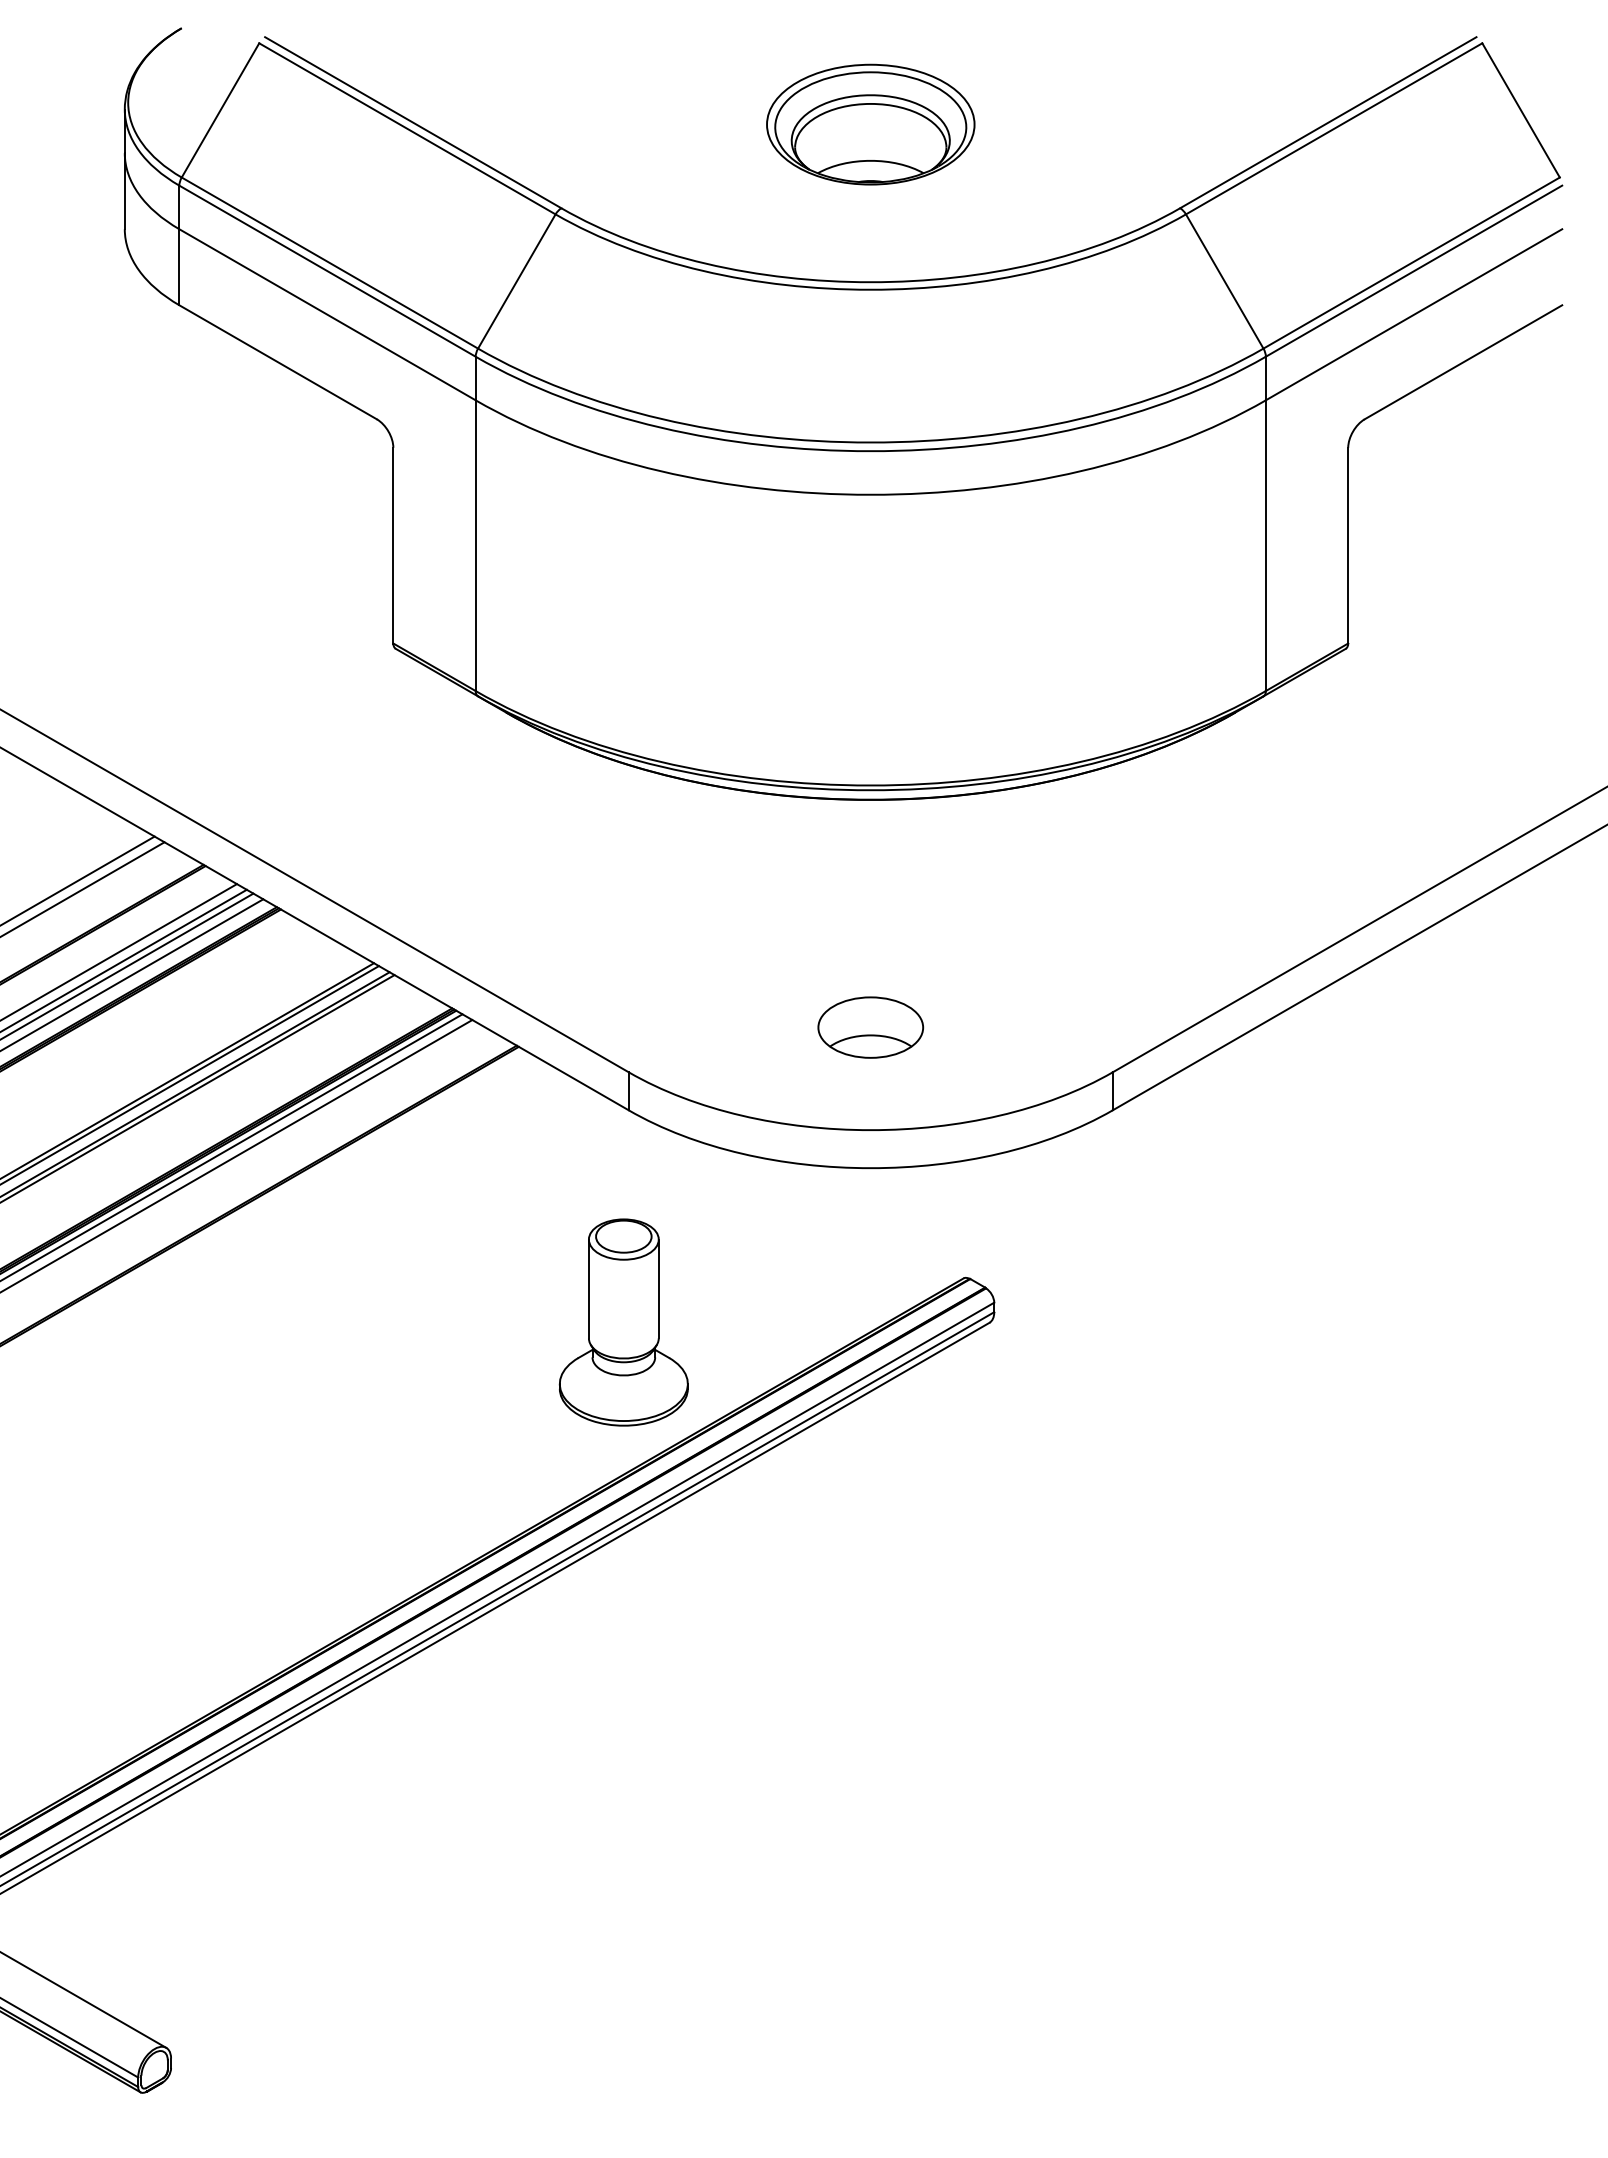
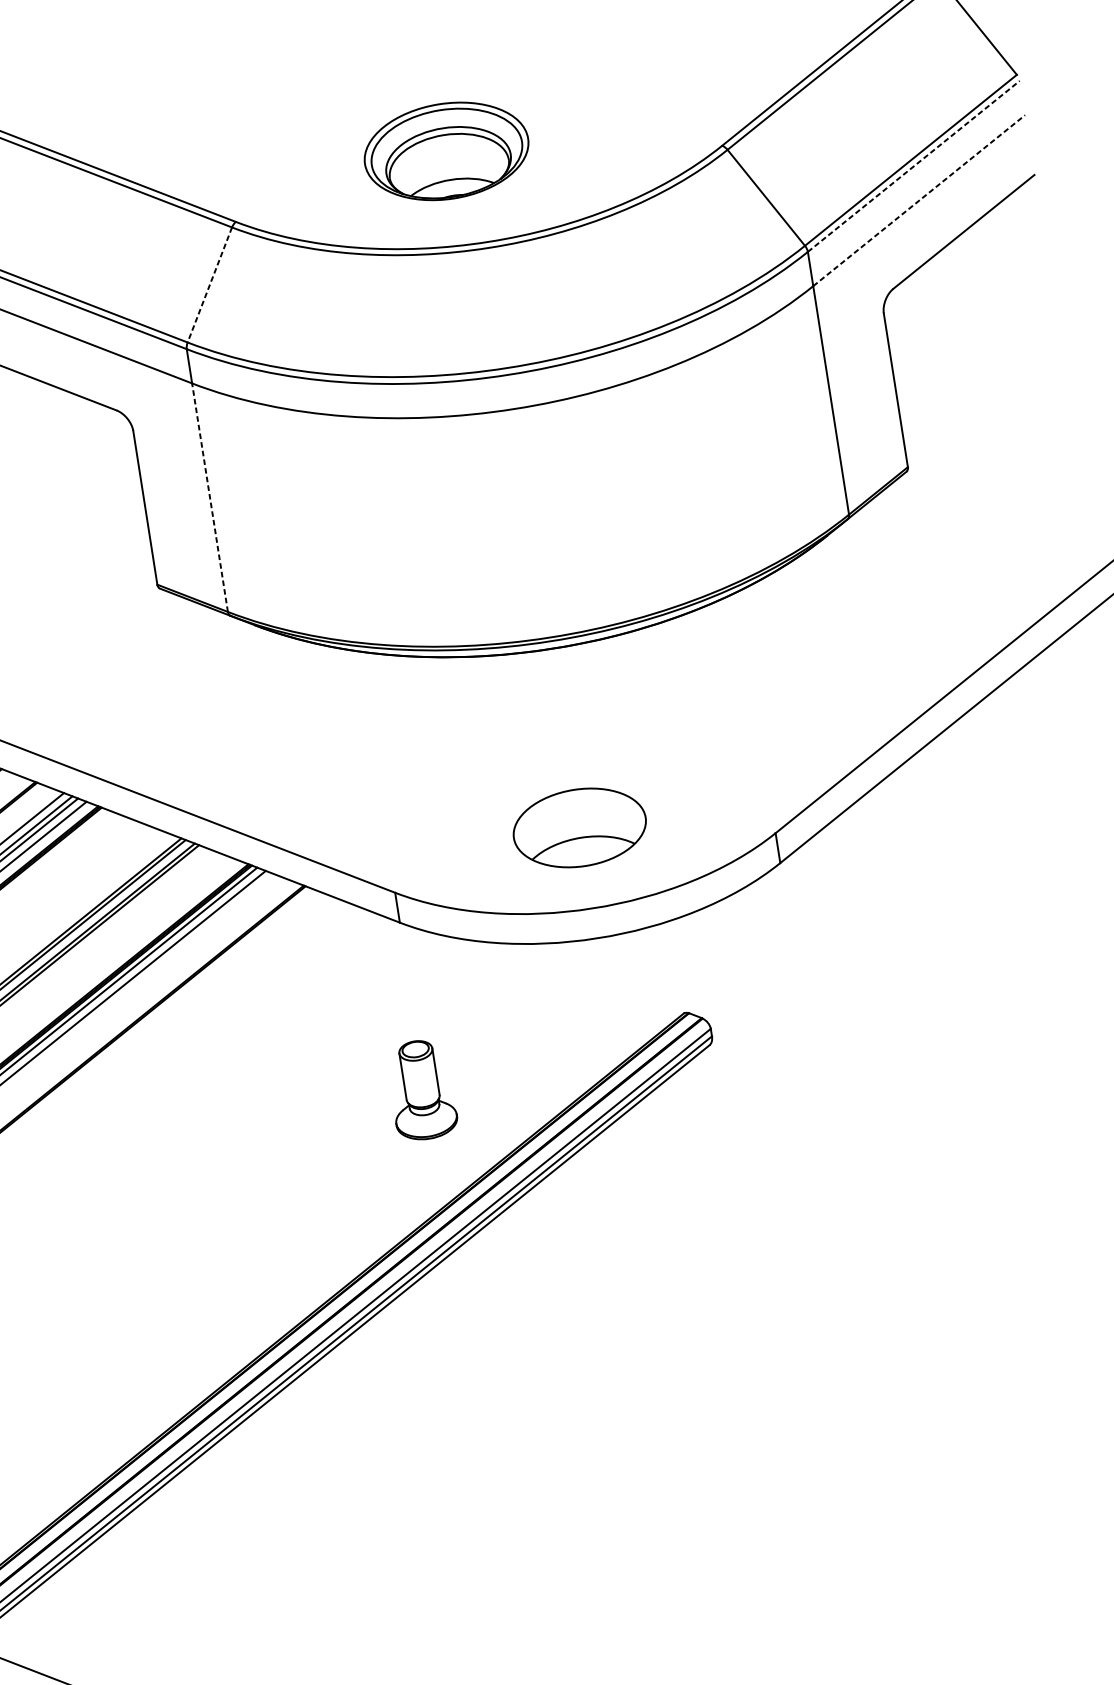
part: (870, 124) -> (446, 151), moved
line: (1414, 270) -> (914, 165), solid -> dashed
line: (516, 281) -> (209, 285), solid -> dashed
line: (1414, 314) -> (919, 200), solid -> dashed
line: (475, 545) -> (209, 497), solid -> dashed
part: (870, 1027) -> (579, 827), size x1.6
part: (623, 1322) -> (421, 1090), size x0.6

